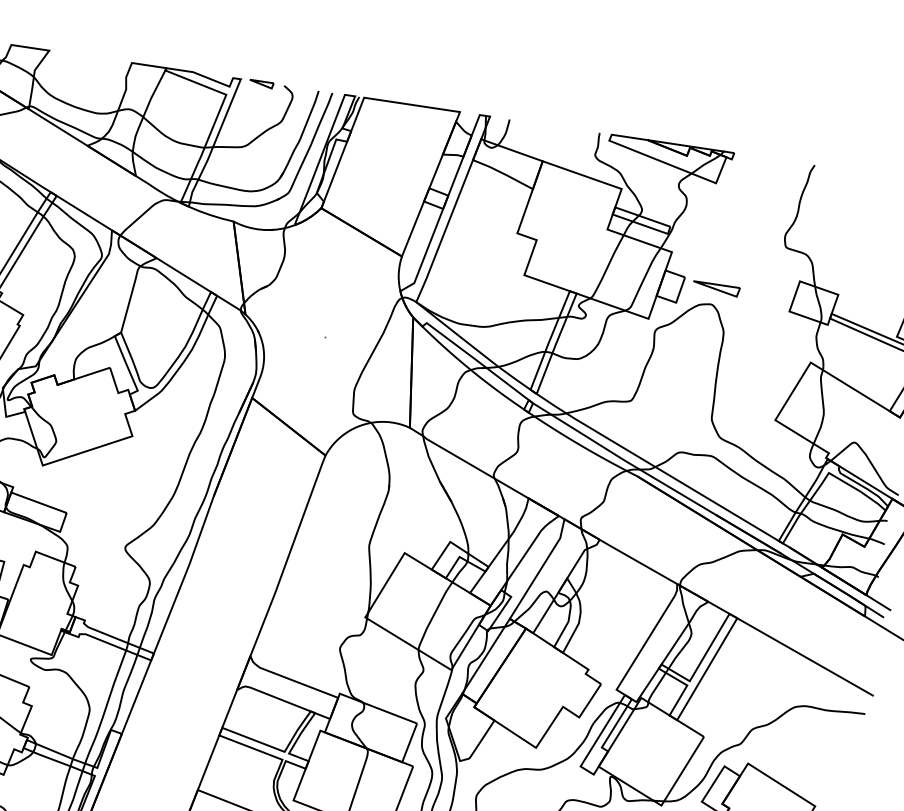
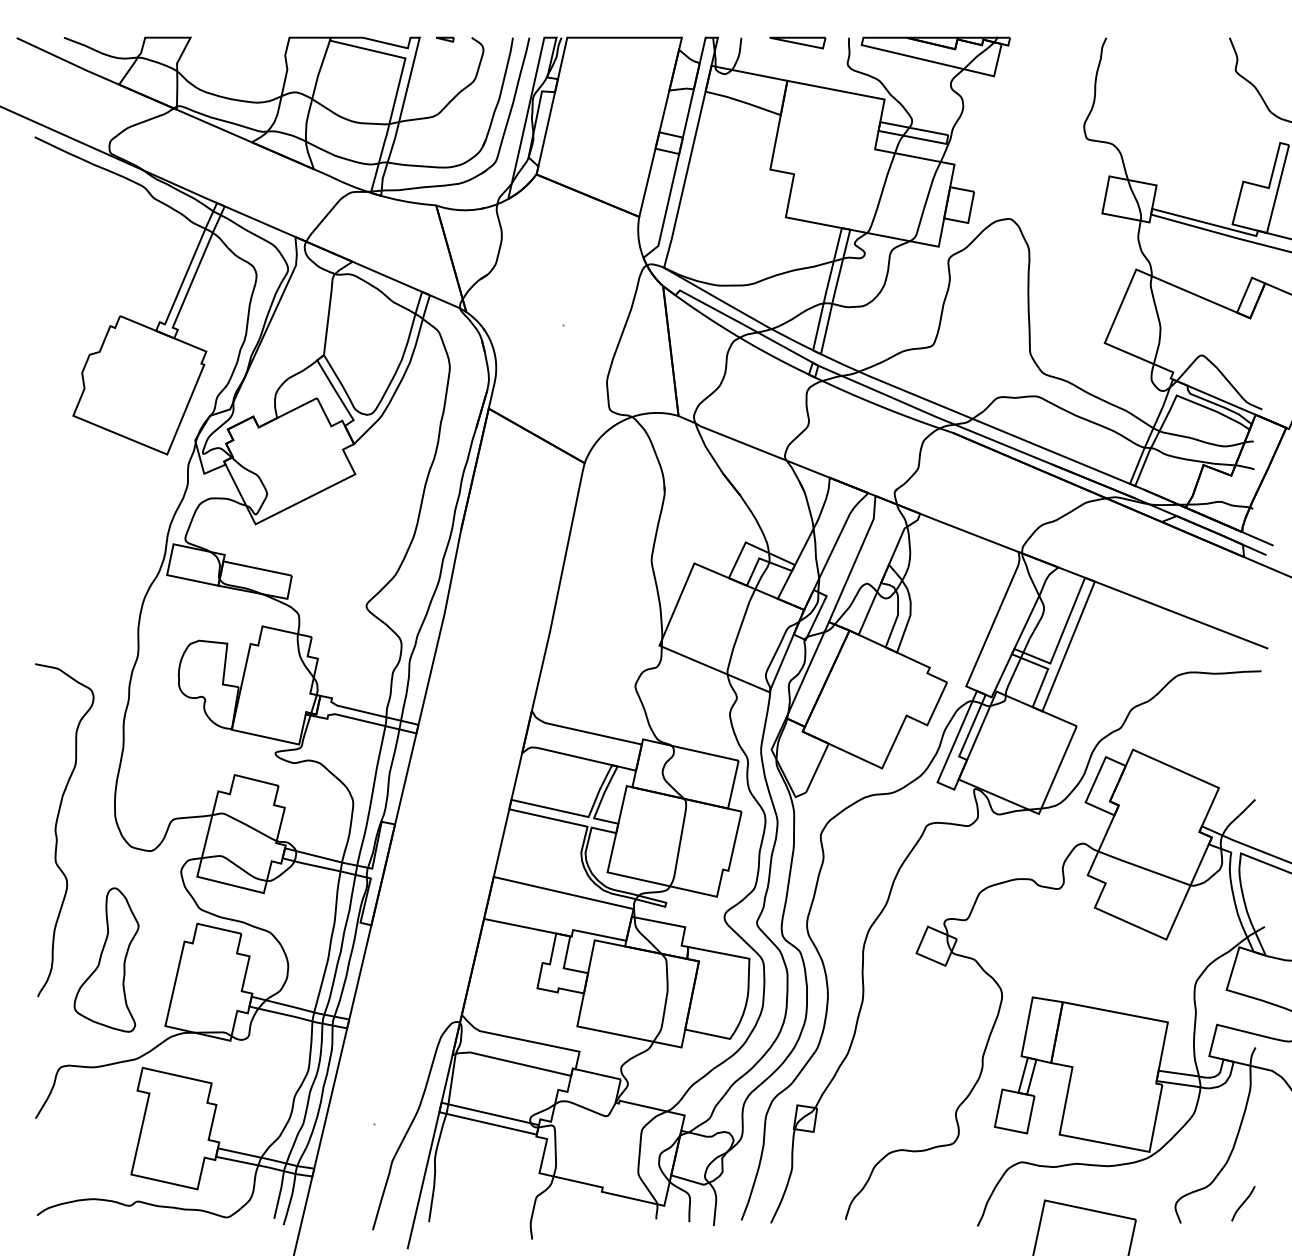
part: (262, 84) -> (445, 39), size x0.62
part: (716, 288) -> (797, 42), moved

